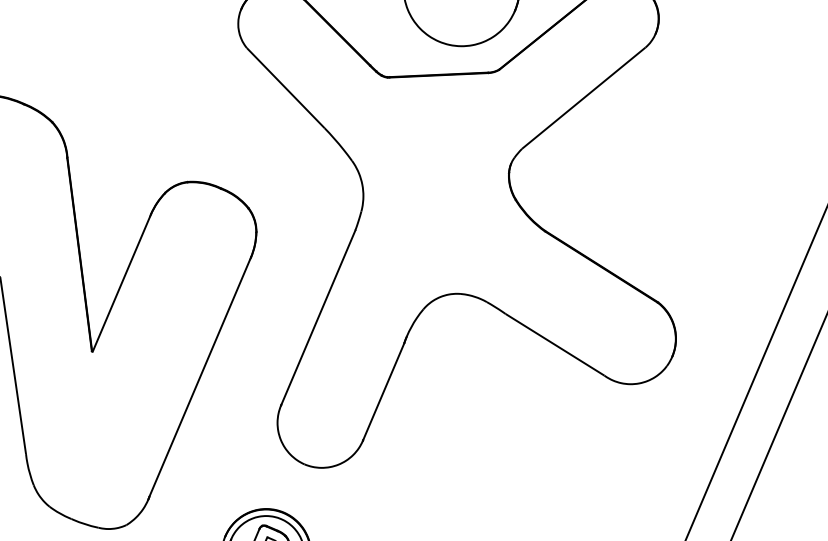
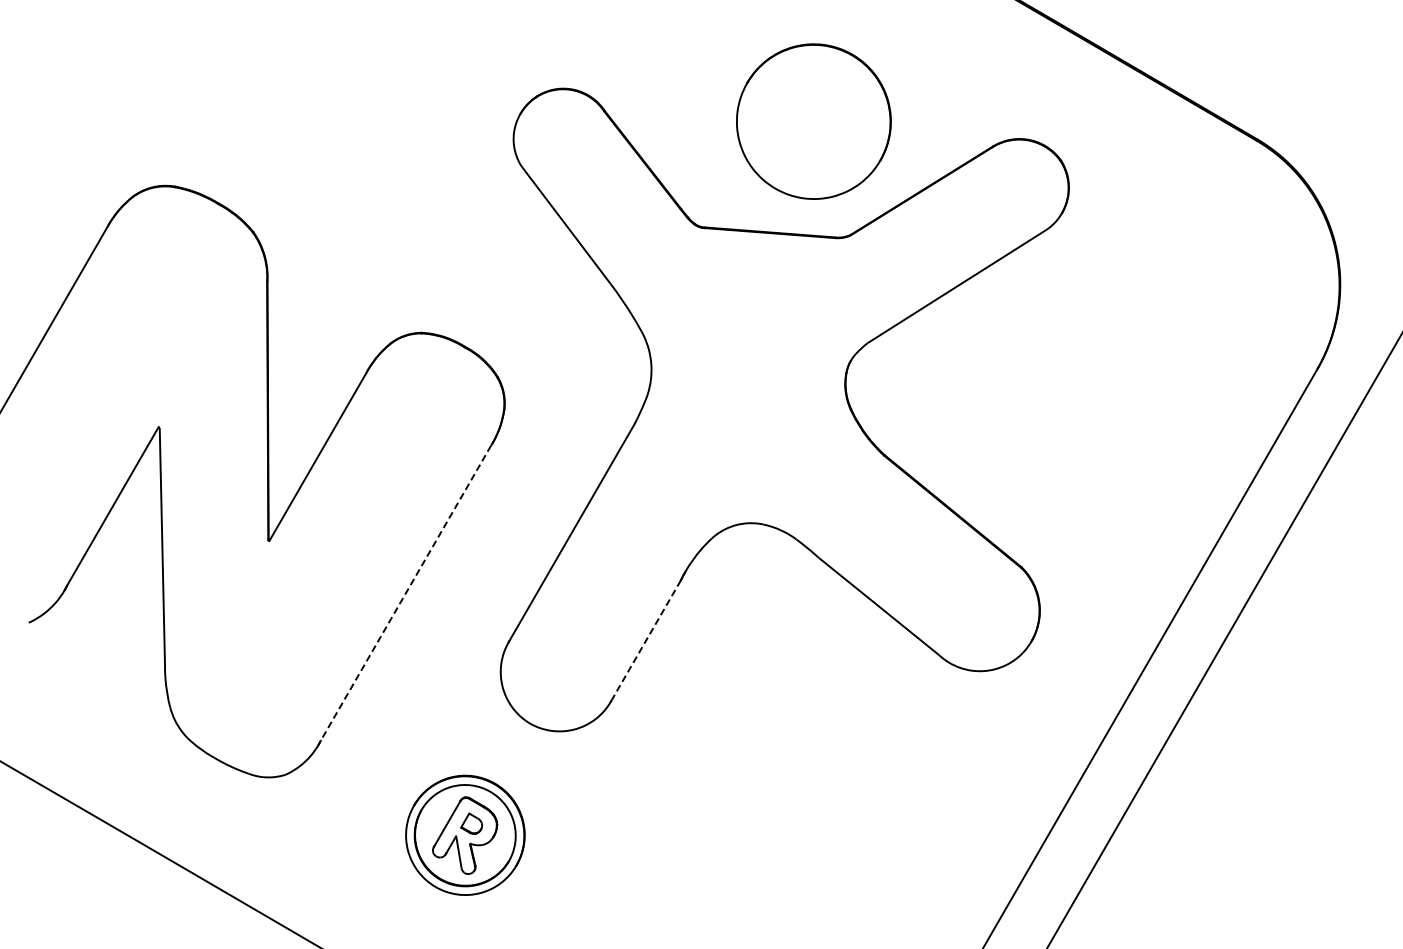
line: (199, 378) -> (405, 593), solid -> dashed
line: (383, 391) -> (645, 640), solid -> dashed

